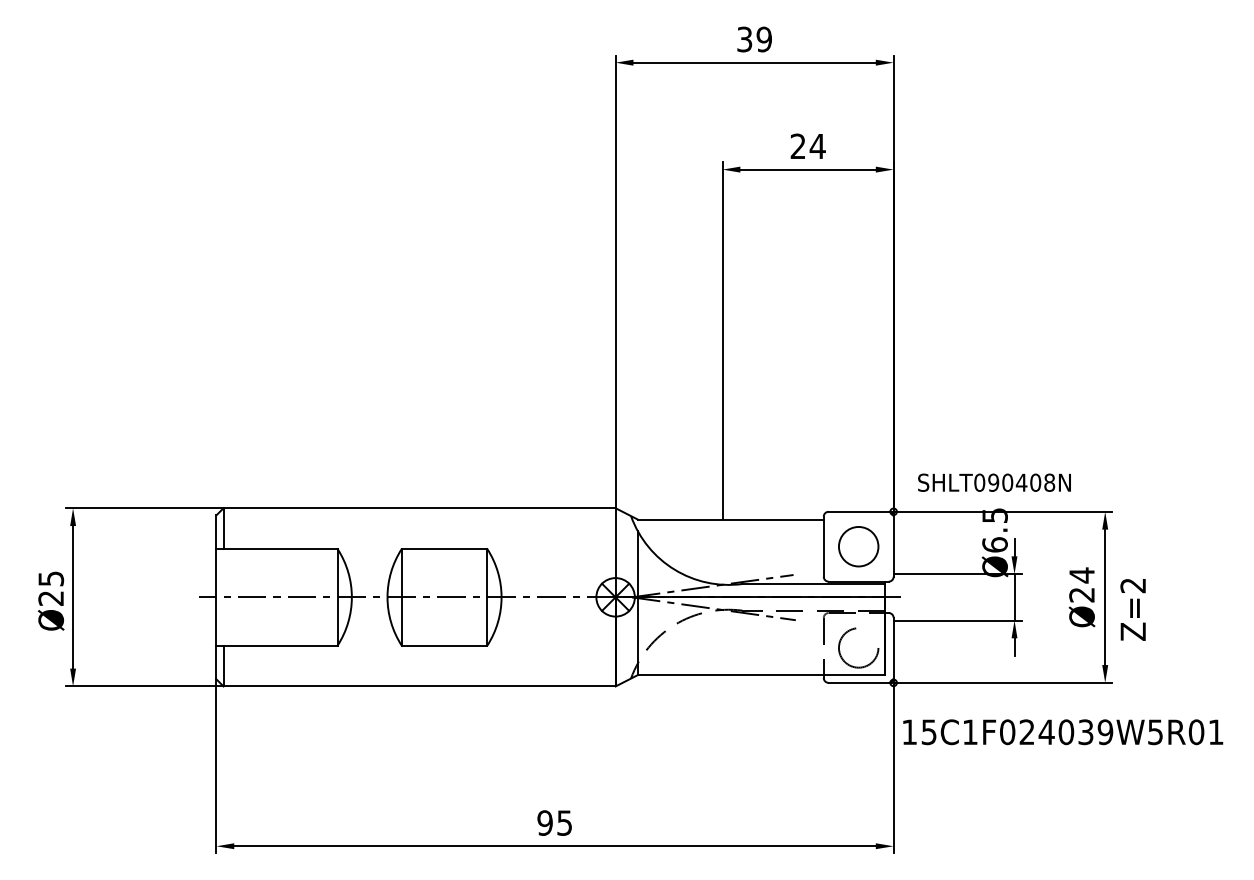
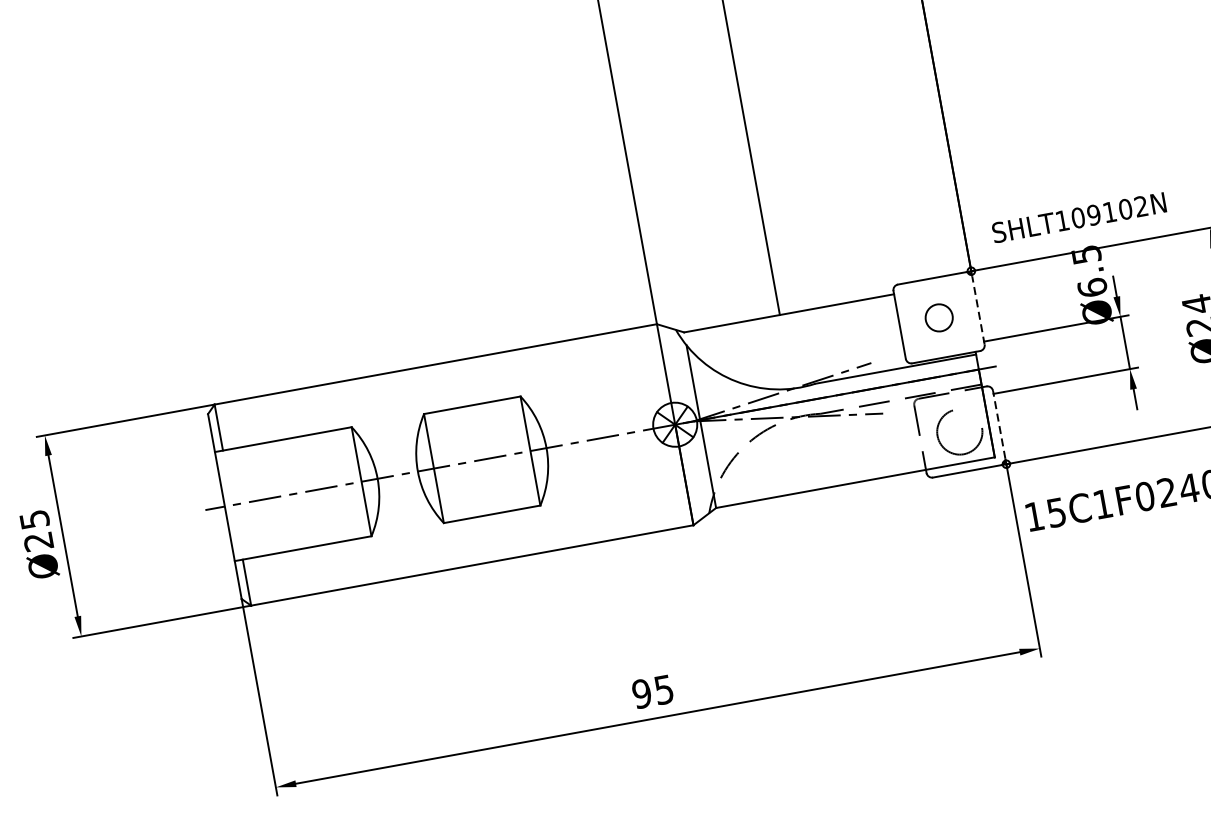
text: (1014, 482) -> (1101, 213), SHLT090408N -> SHLT109102N
circle: (858, 546) -> (938, 317), size x0.6
line: (893, 546) -> (978, 310), solid -> dashed
line: (893, 647) -> (998, 424), solid -> dashed

